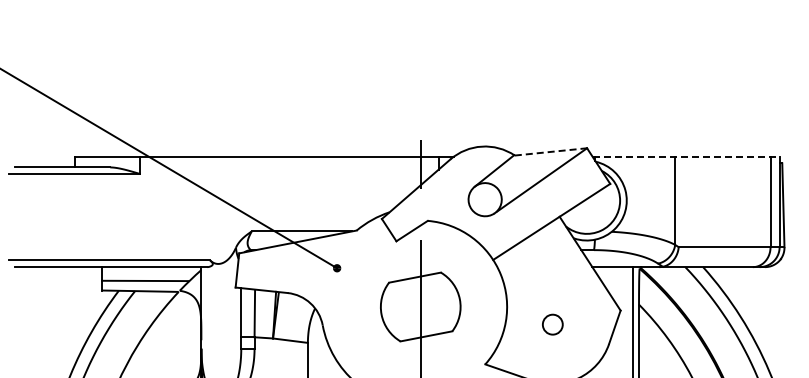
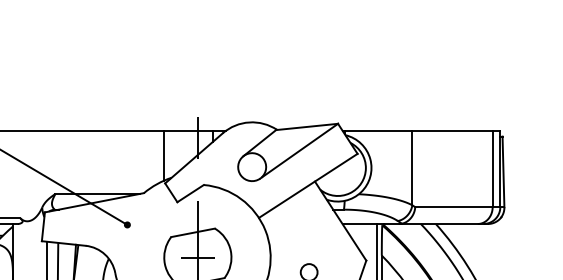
line: (551, 151) -> (308, 126), dashed -> solid
line: (686, 156) -> (421, 130), dashed -> solid
line: (381, 185) -> (164, 155), added
line: (420, 307) -> (197, 258), added

